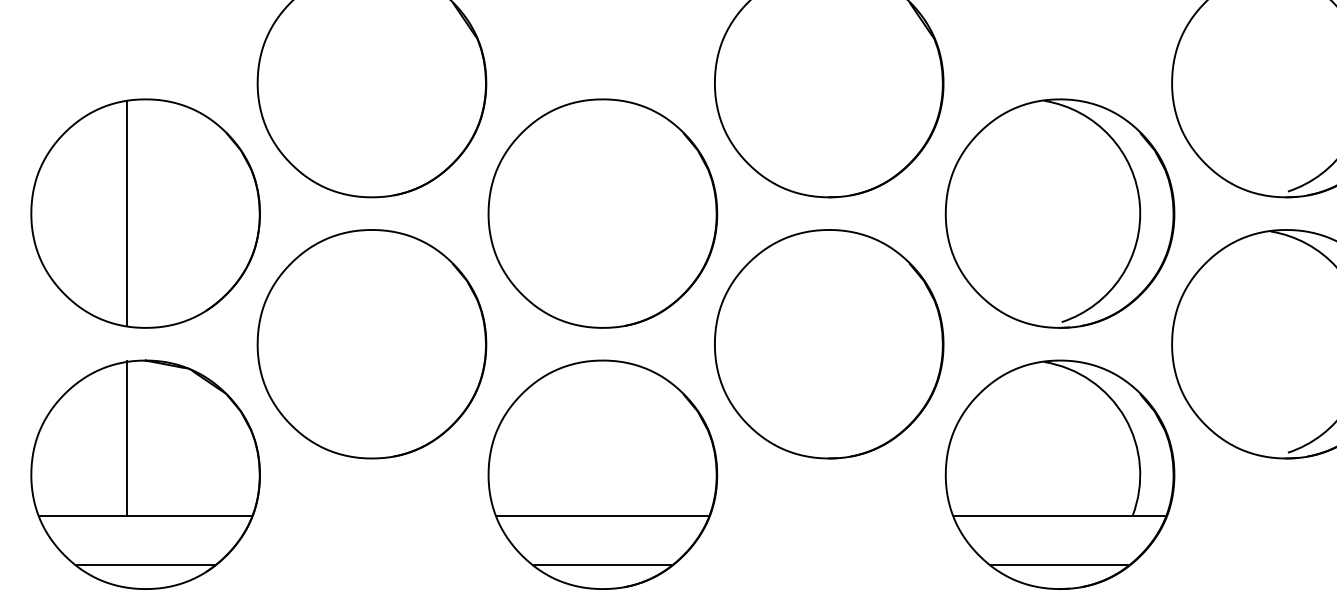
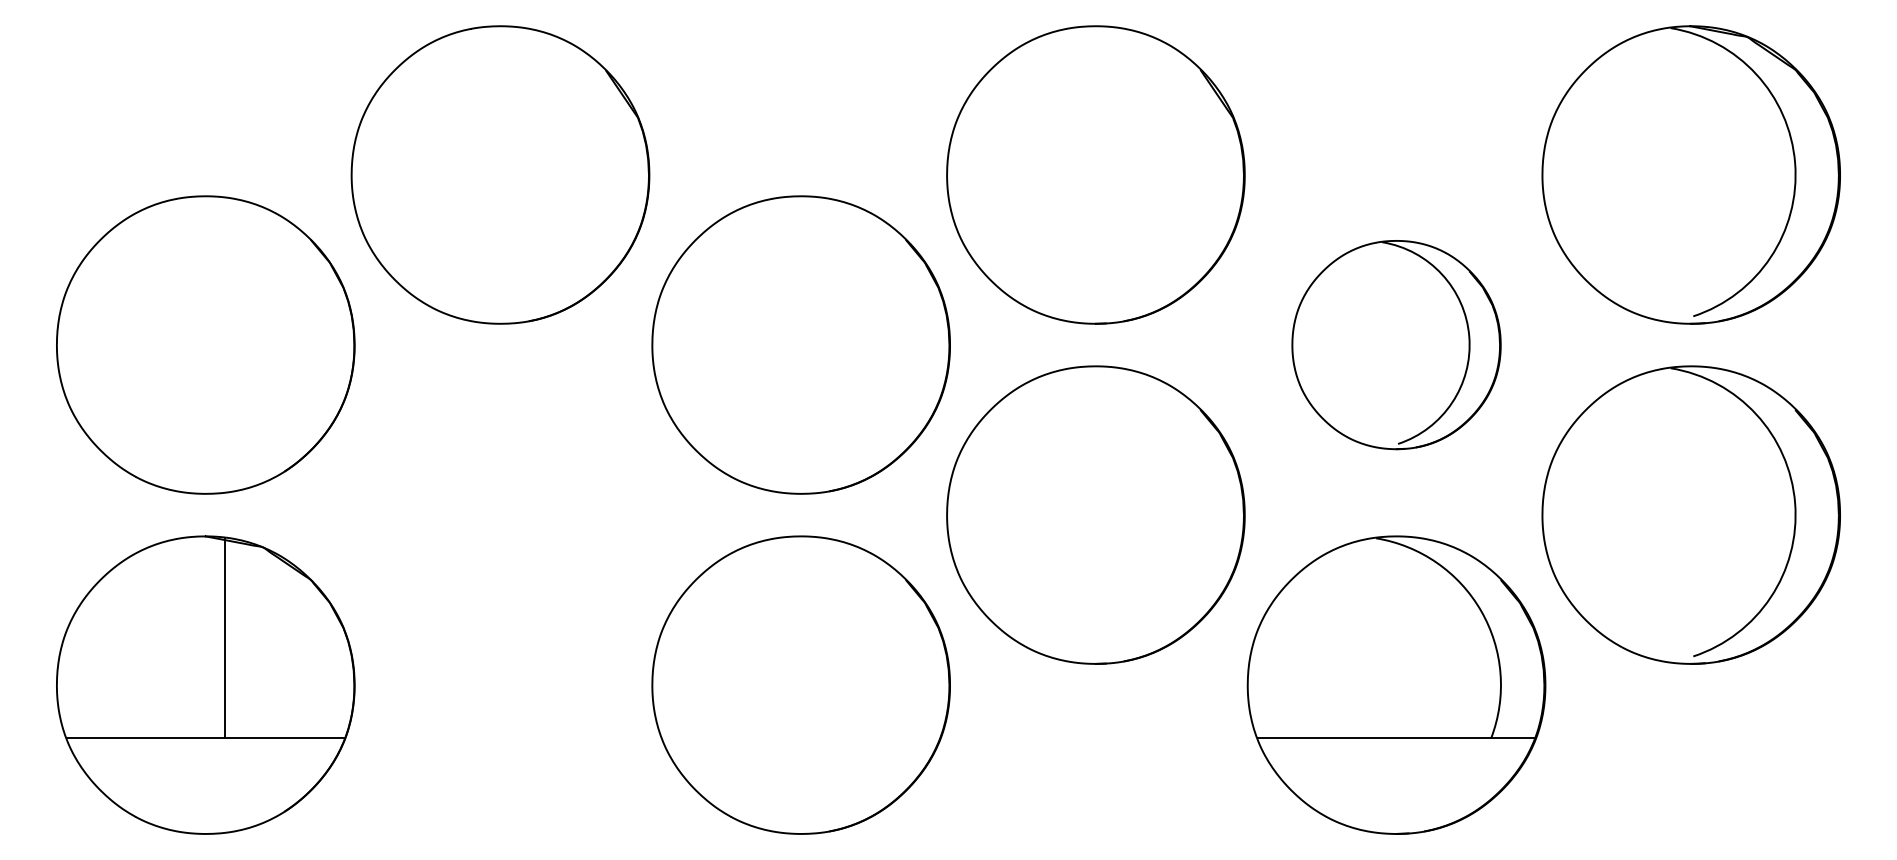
line: (127, 213) -> (181, 344), removed
part: (1060, 213) -> (1396, 344), size x0.7
part: (371, 343) -> (500, 514), removed
line: (127, 438) -> (225, 637), moved
line: (602, 515) -> (800, 738), removed
line: (145, 564) -> (205, 802), removed
line: (602, 564) -> (800, 802), removed
line: (1060, 564) -> (1396, 802), removed

